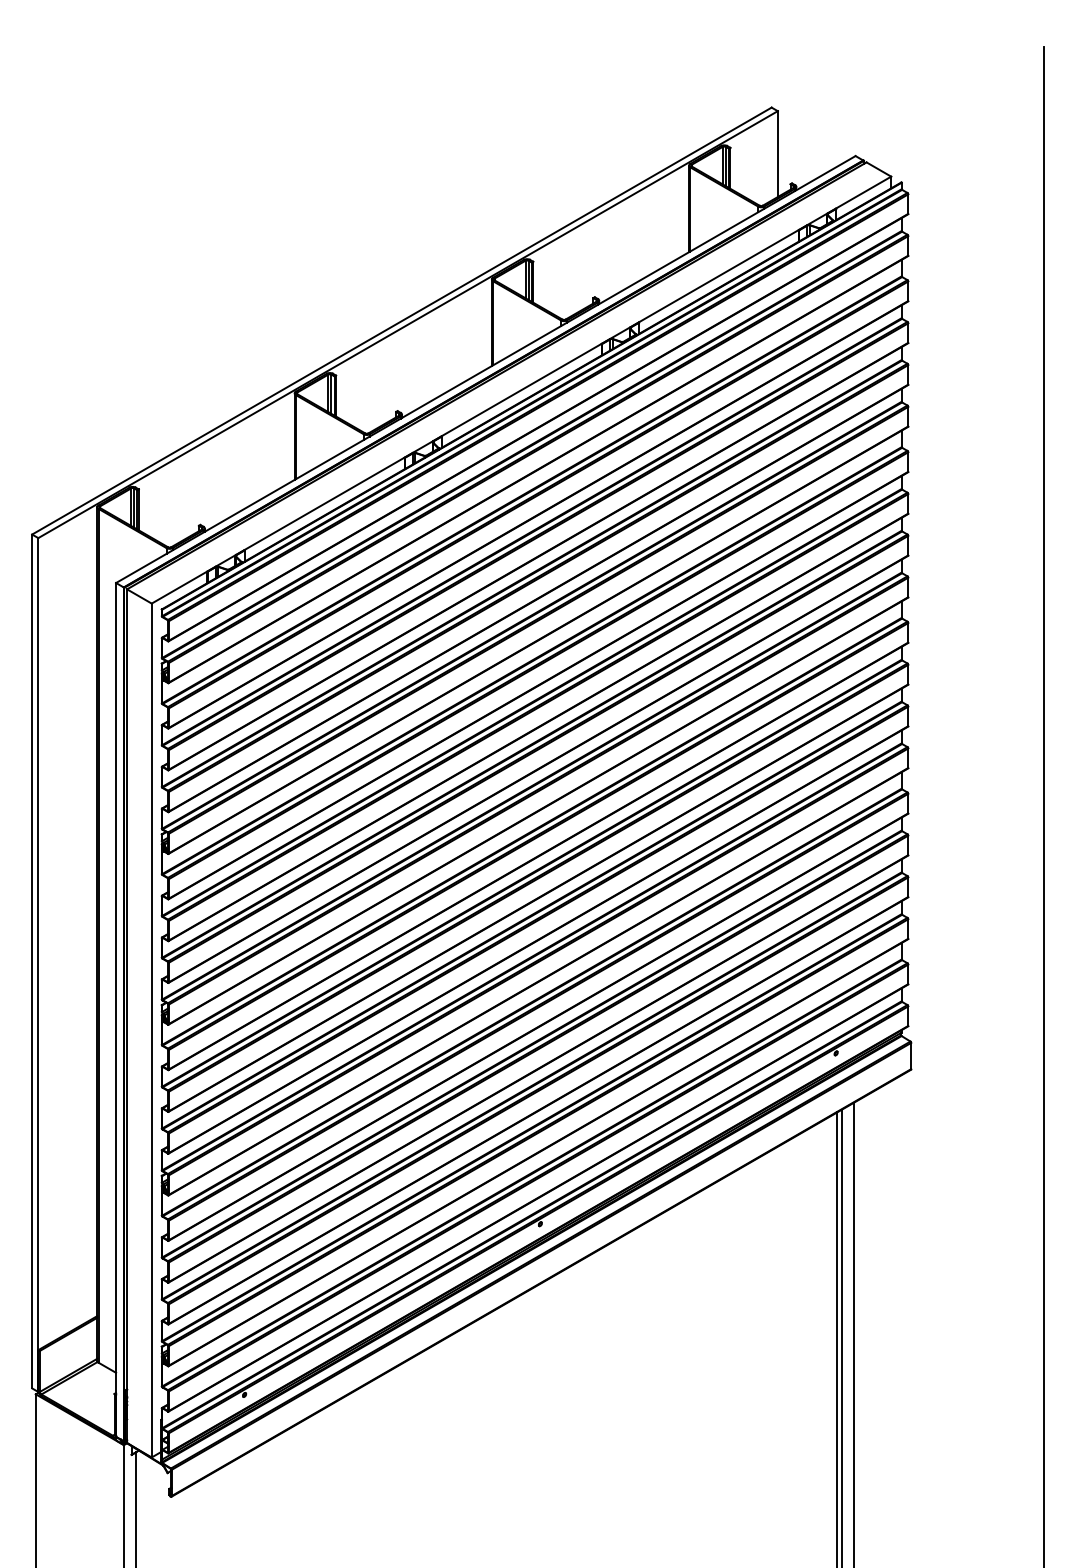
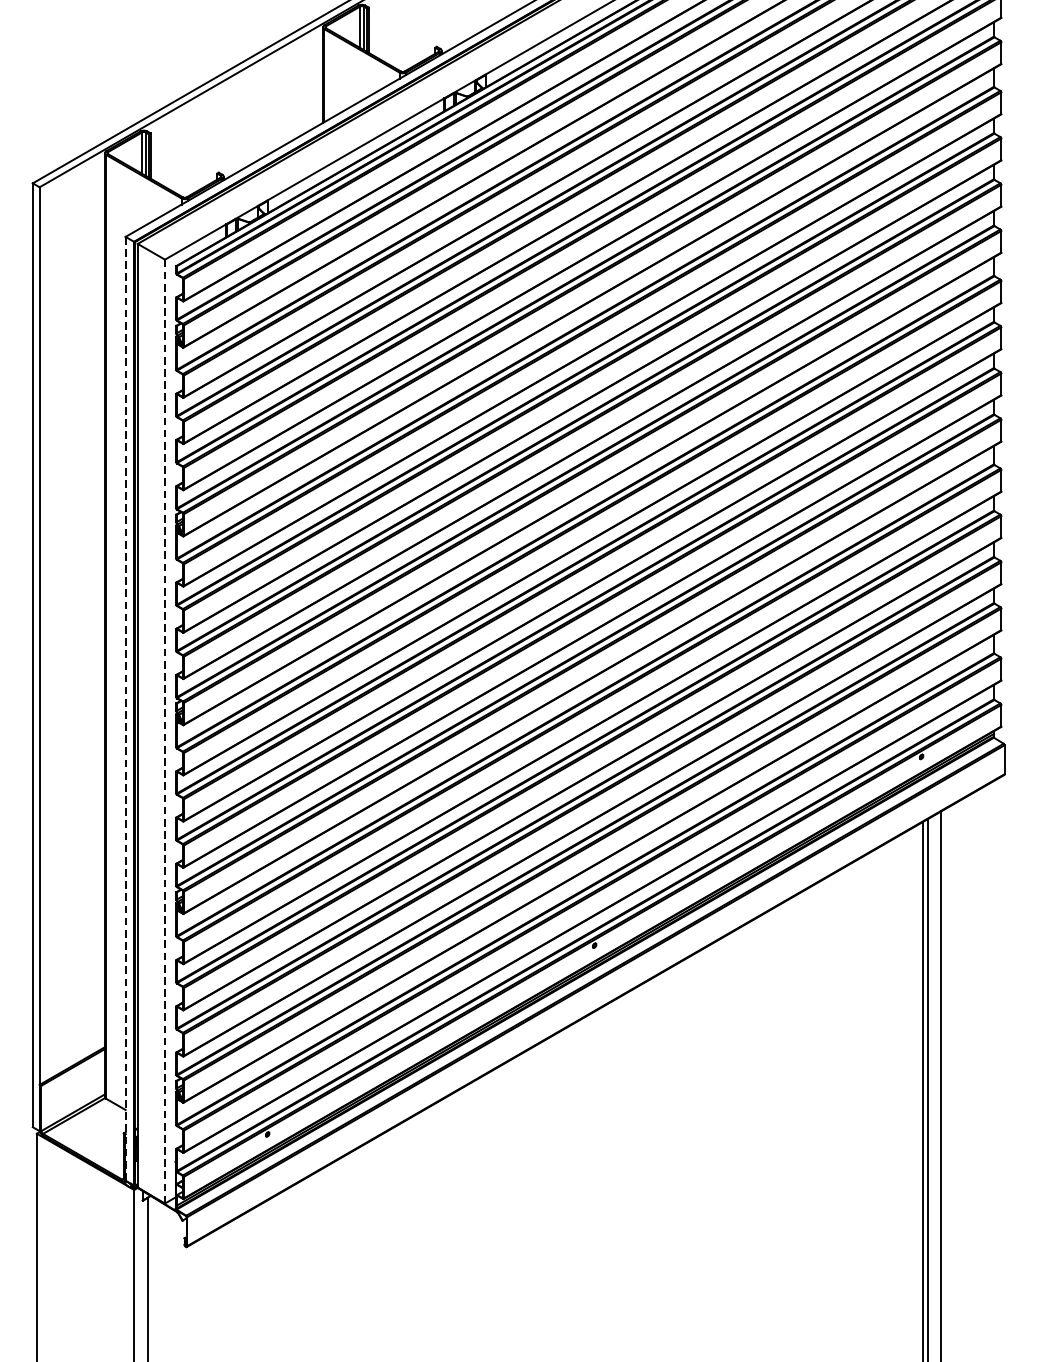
line: (116, 1009) -> (126, 708), solid -> dashed
line: (151, 1030) -> (164, 731), solid -> dashed

